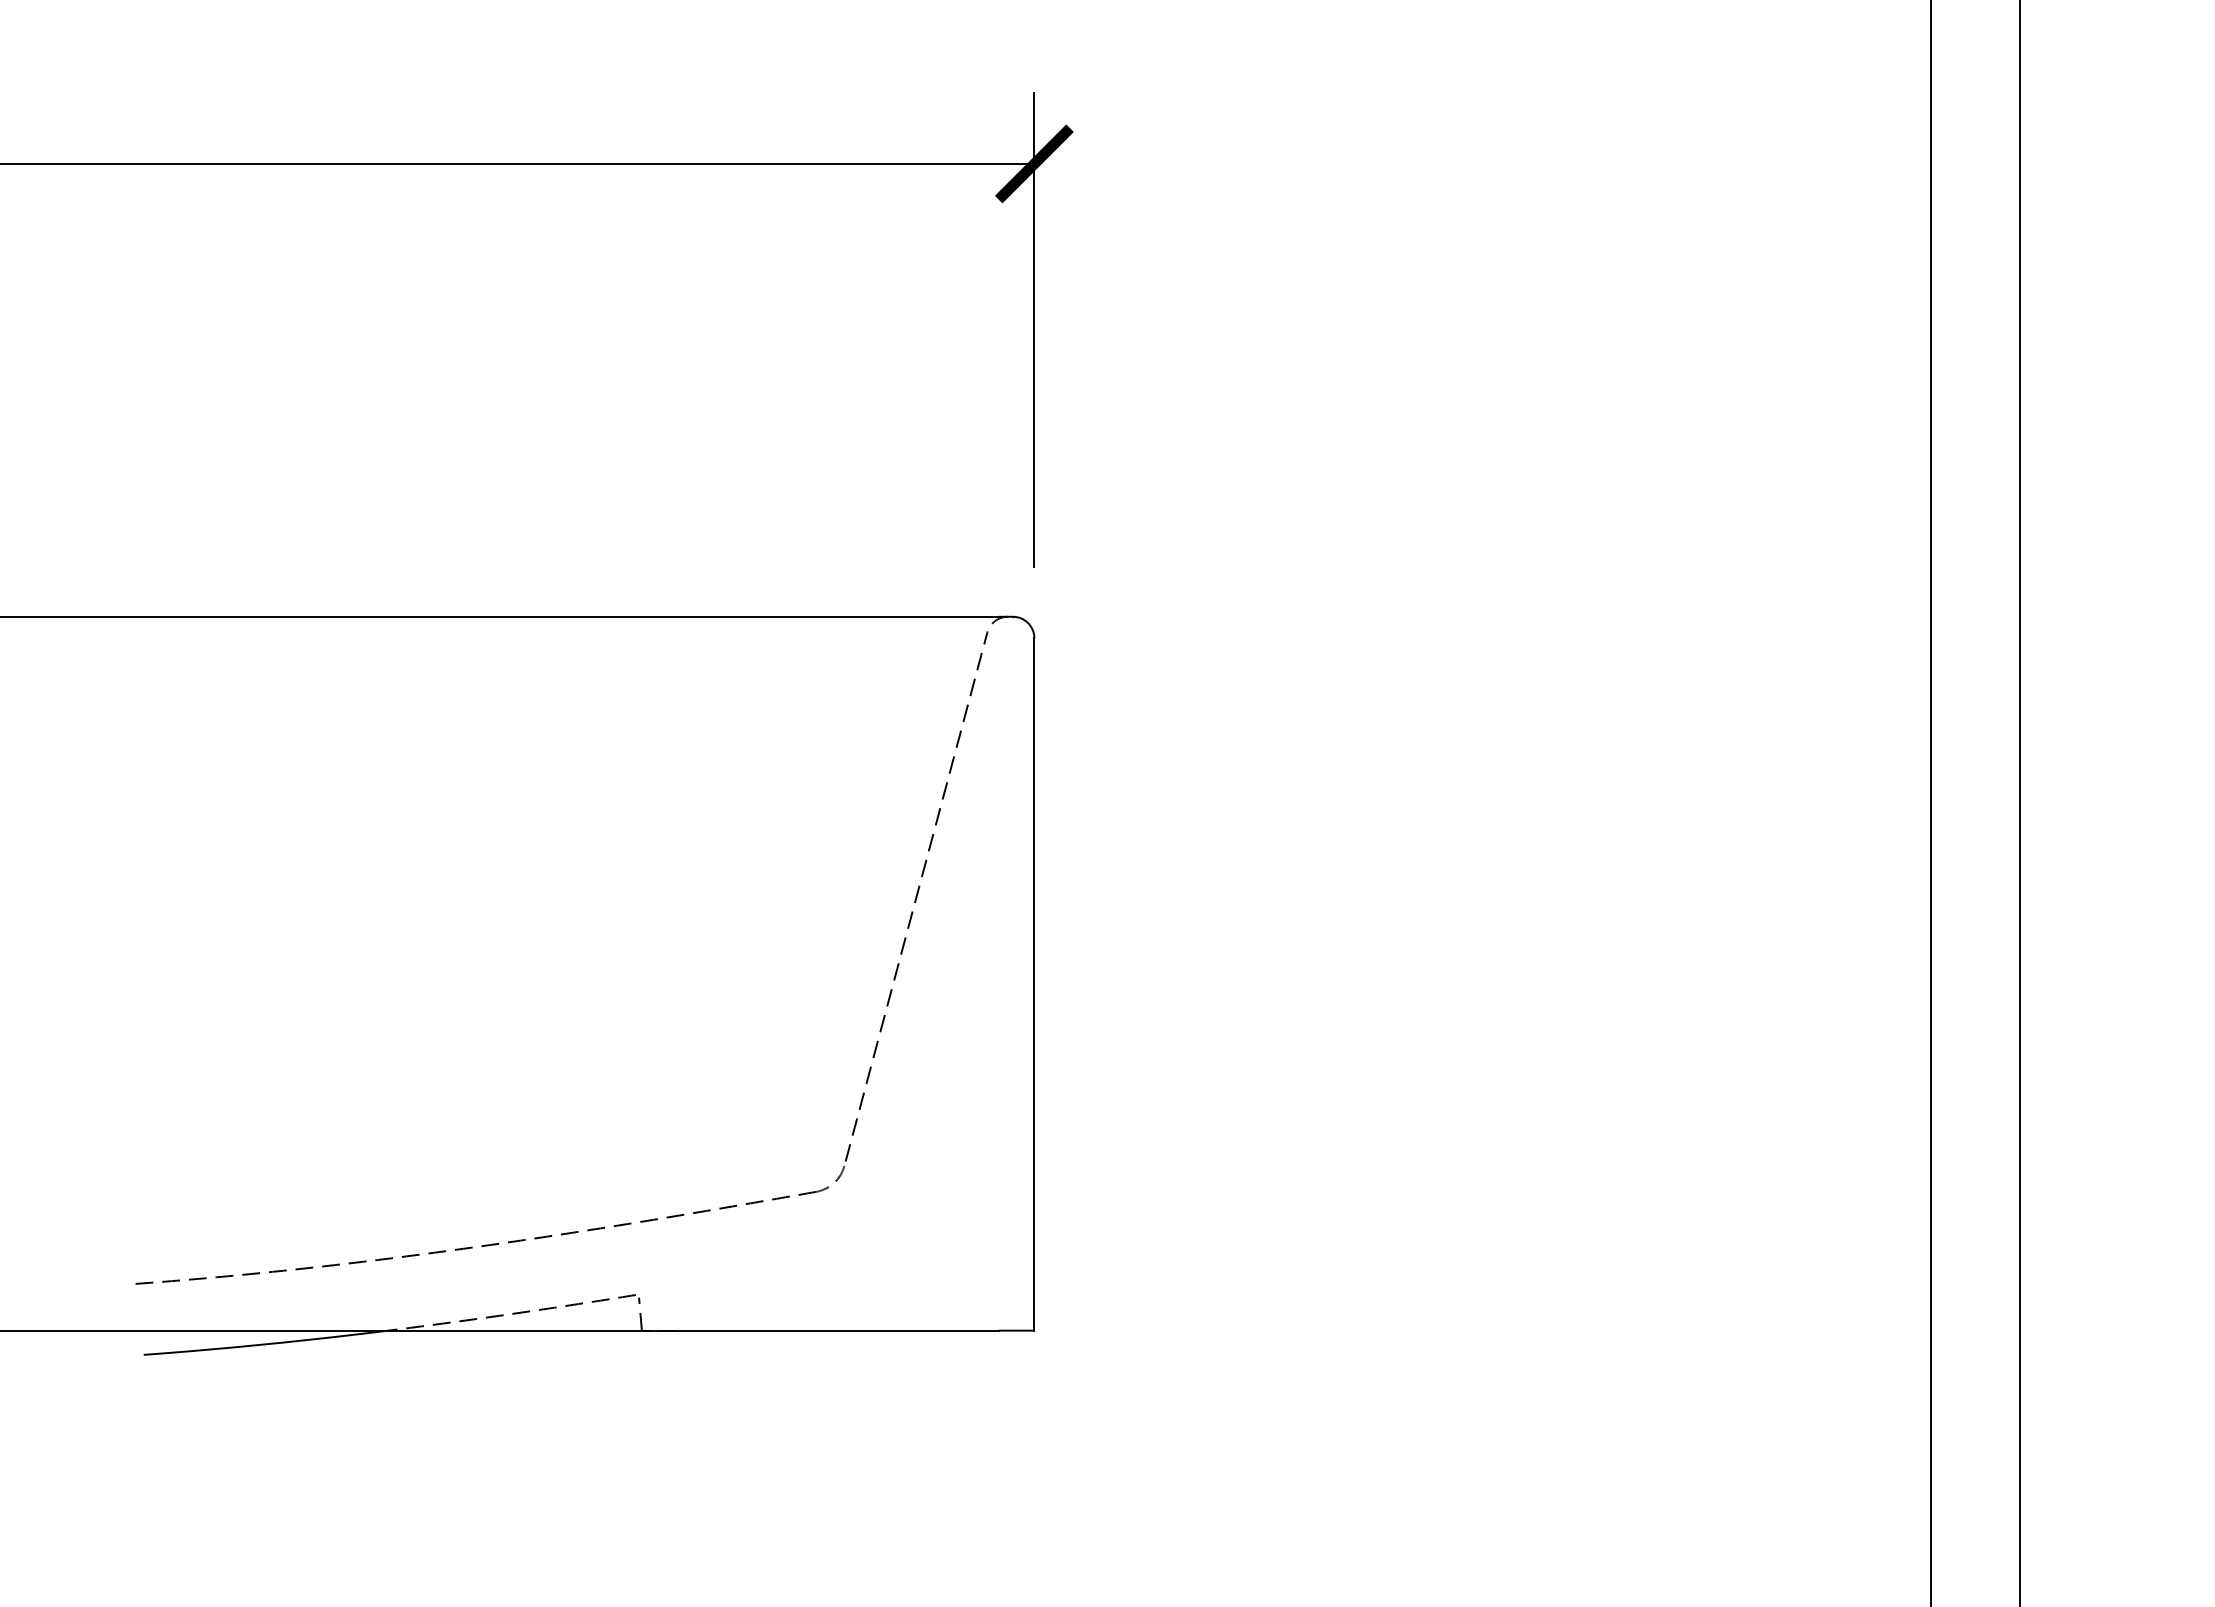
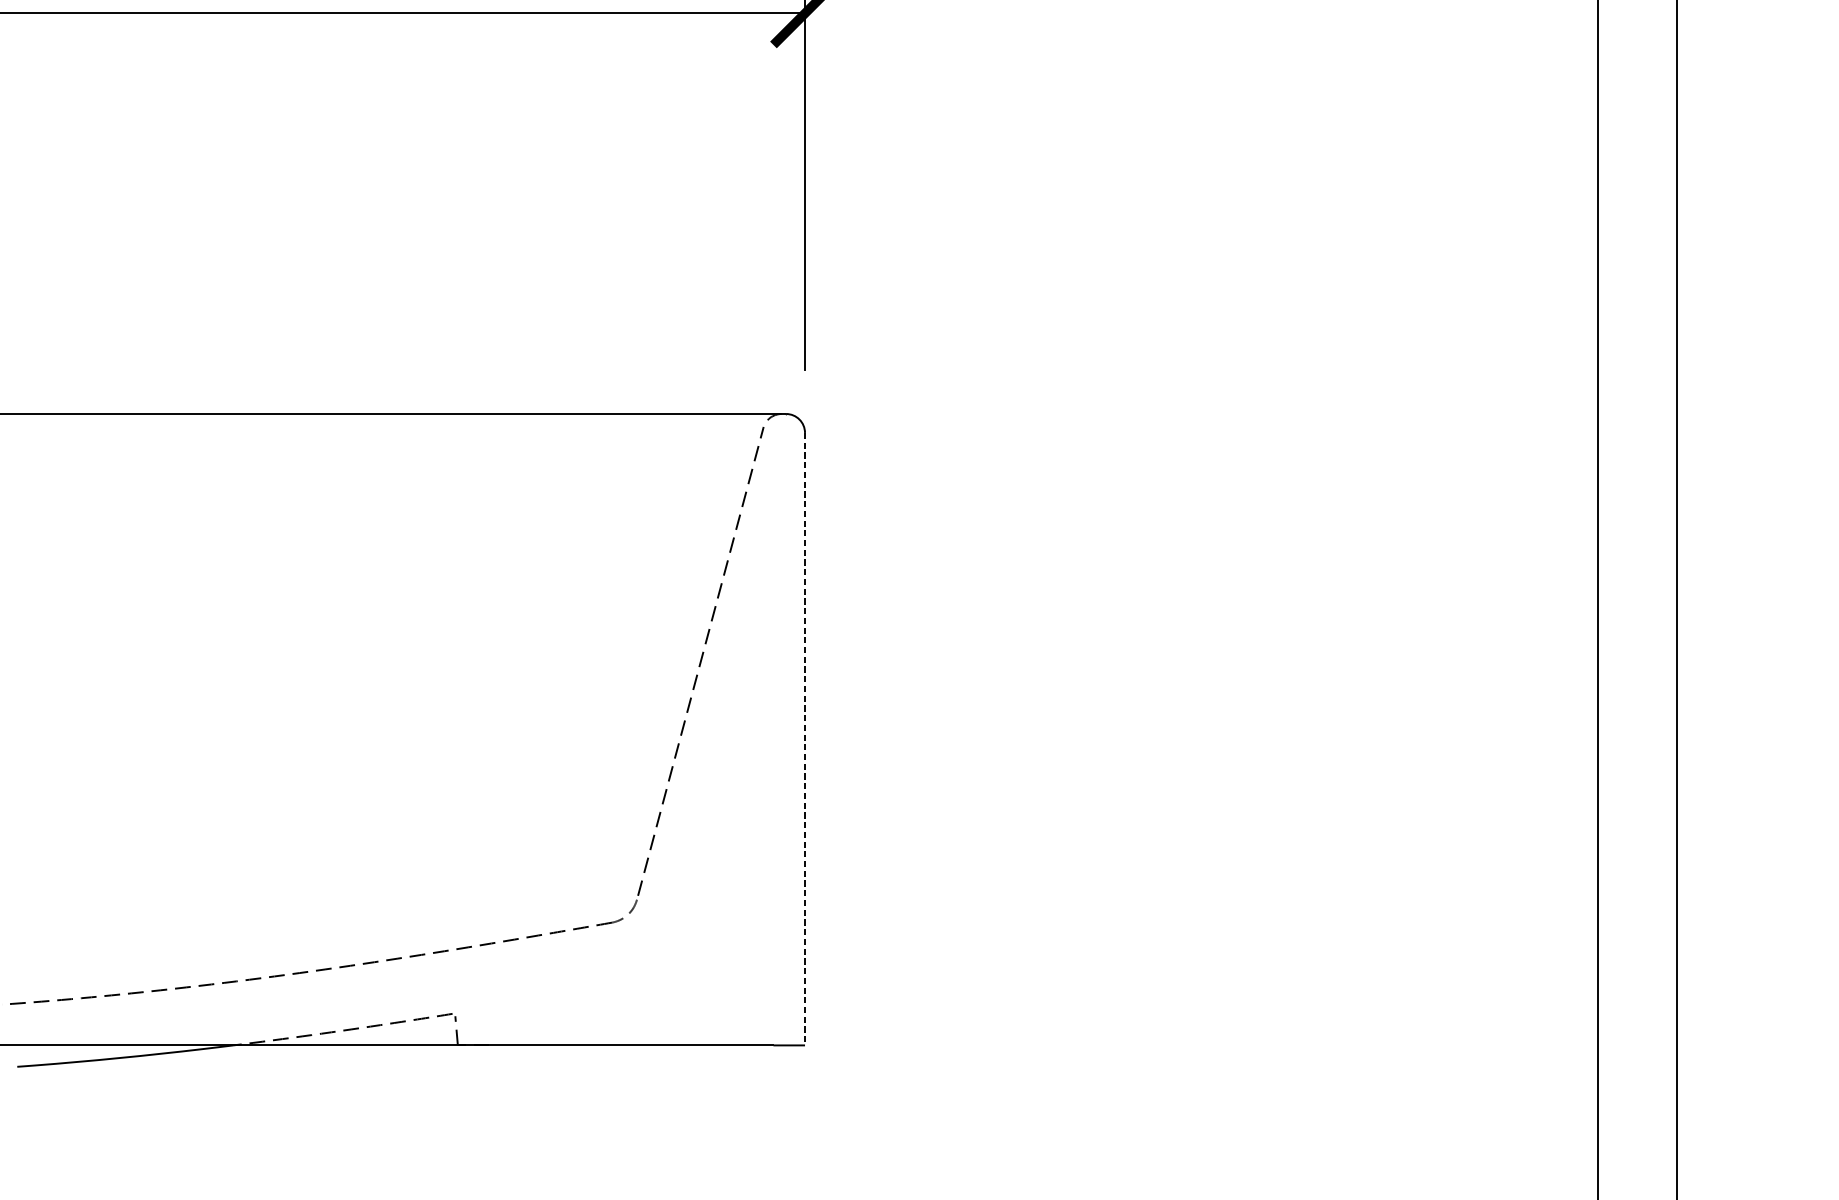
line: (1034, 984) -> (805, 739), solid -> dashed

